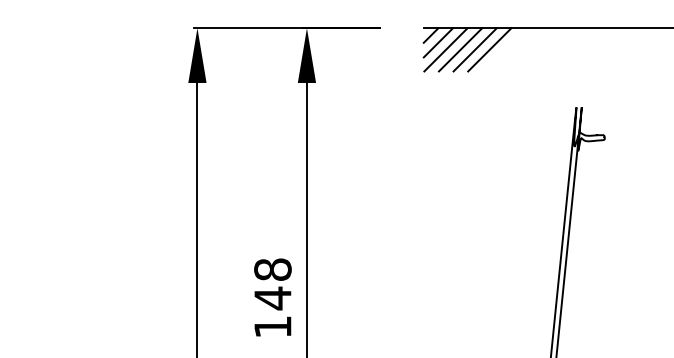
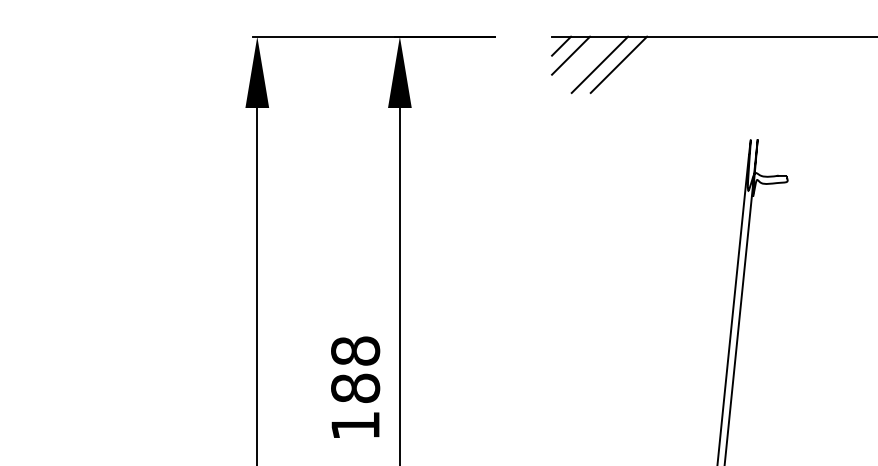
line: (445, 49) -> (580, 64), removed
line: (489, 49) -> (637, 64), removed
text: (272, 298) -> (355, 388), 148 -> 188

